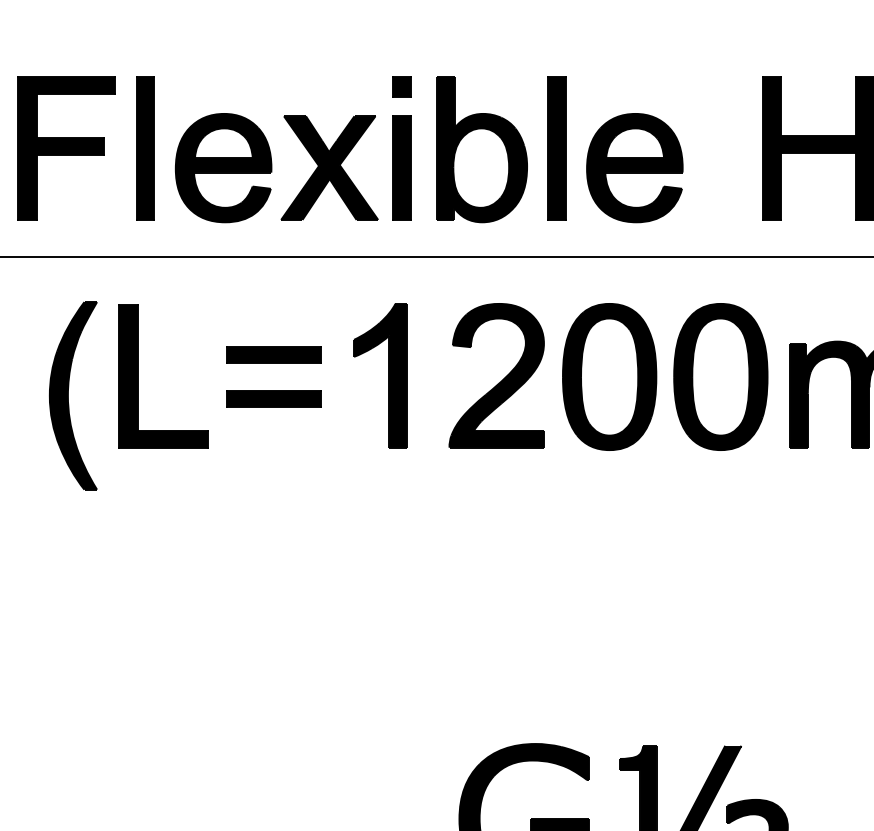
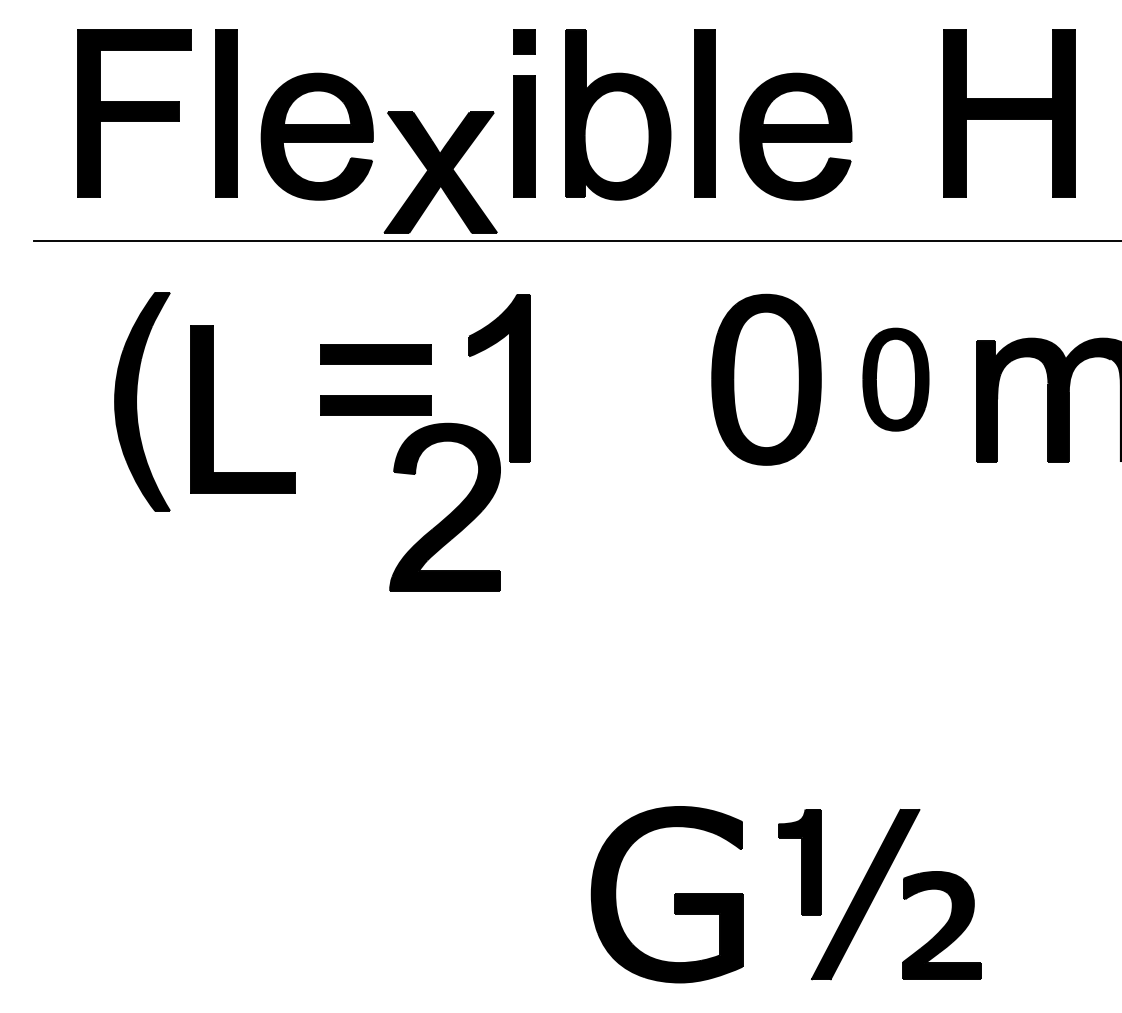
part: (329, 167) -> (440, 172), moved
part: (138, 375) -> (213, 409), moved
part: (720, 376) -> (895, 379), size x0.6
part: (500, 381) -> (449, 513), moved

